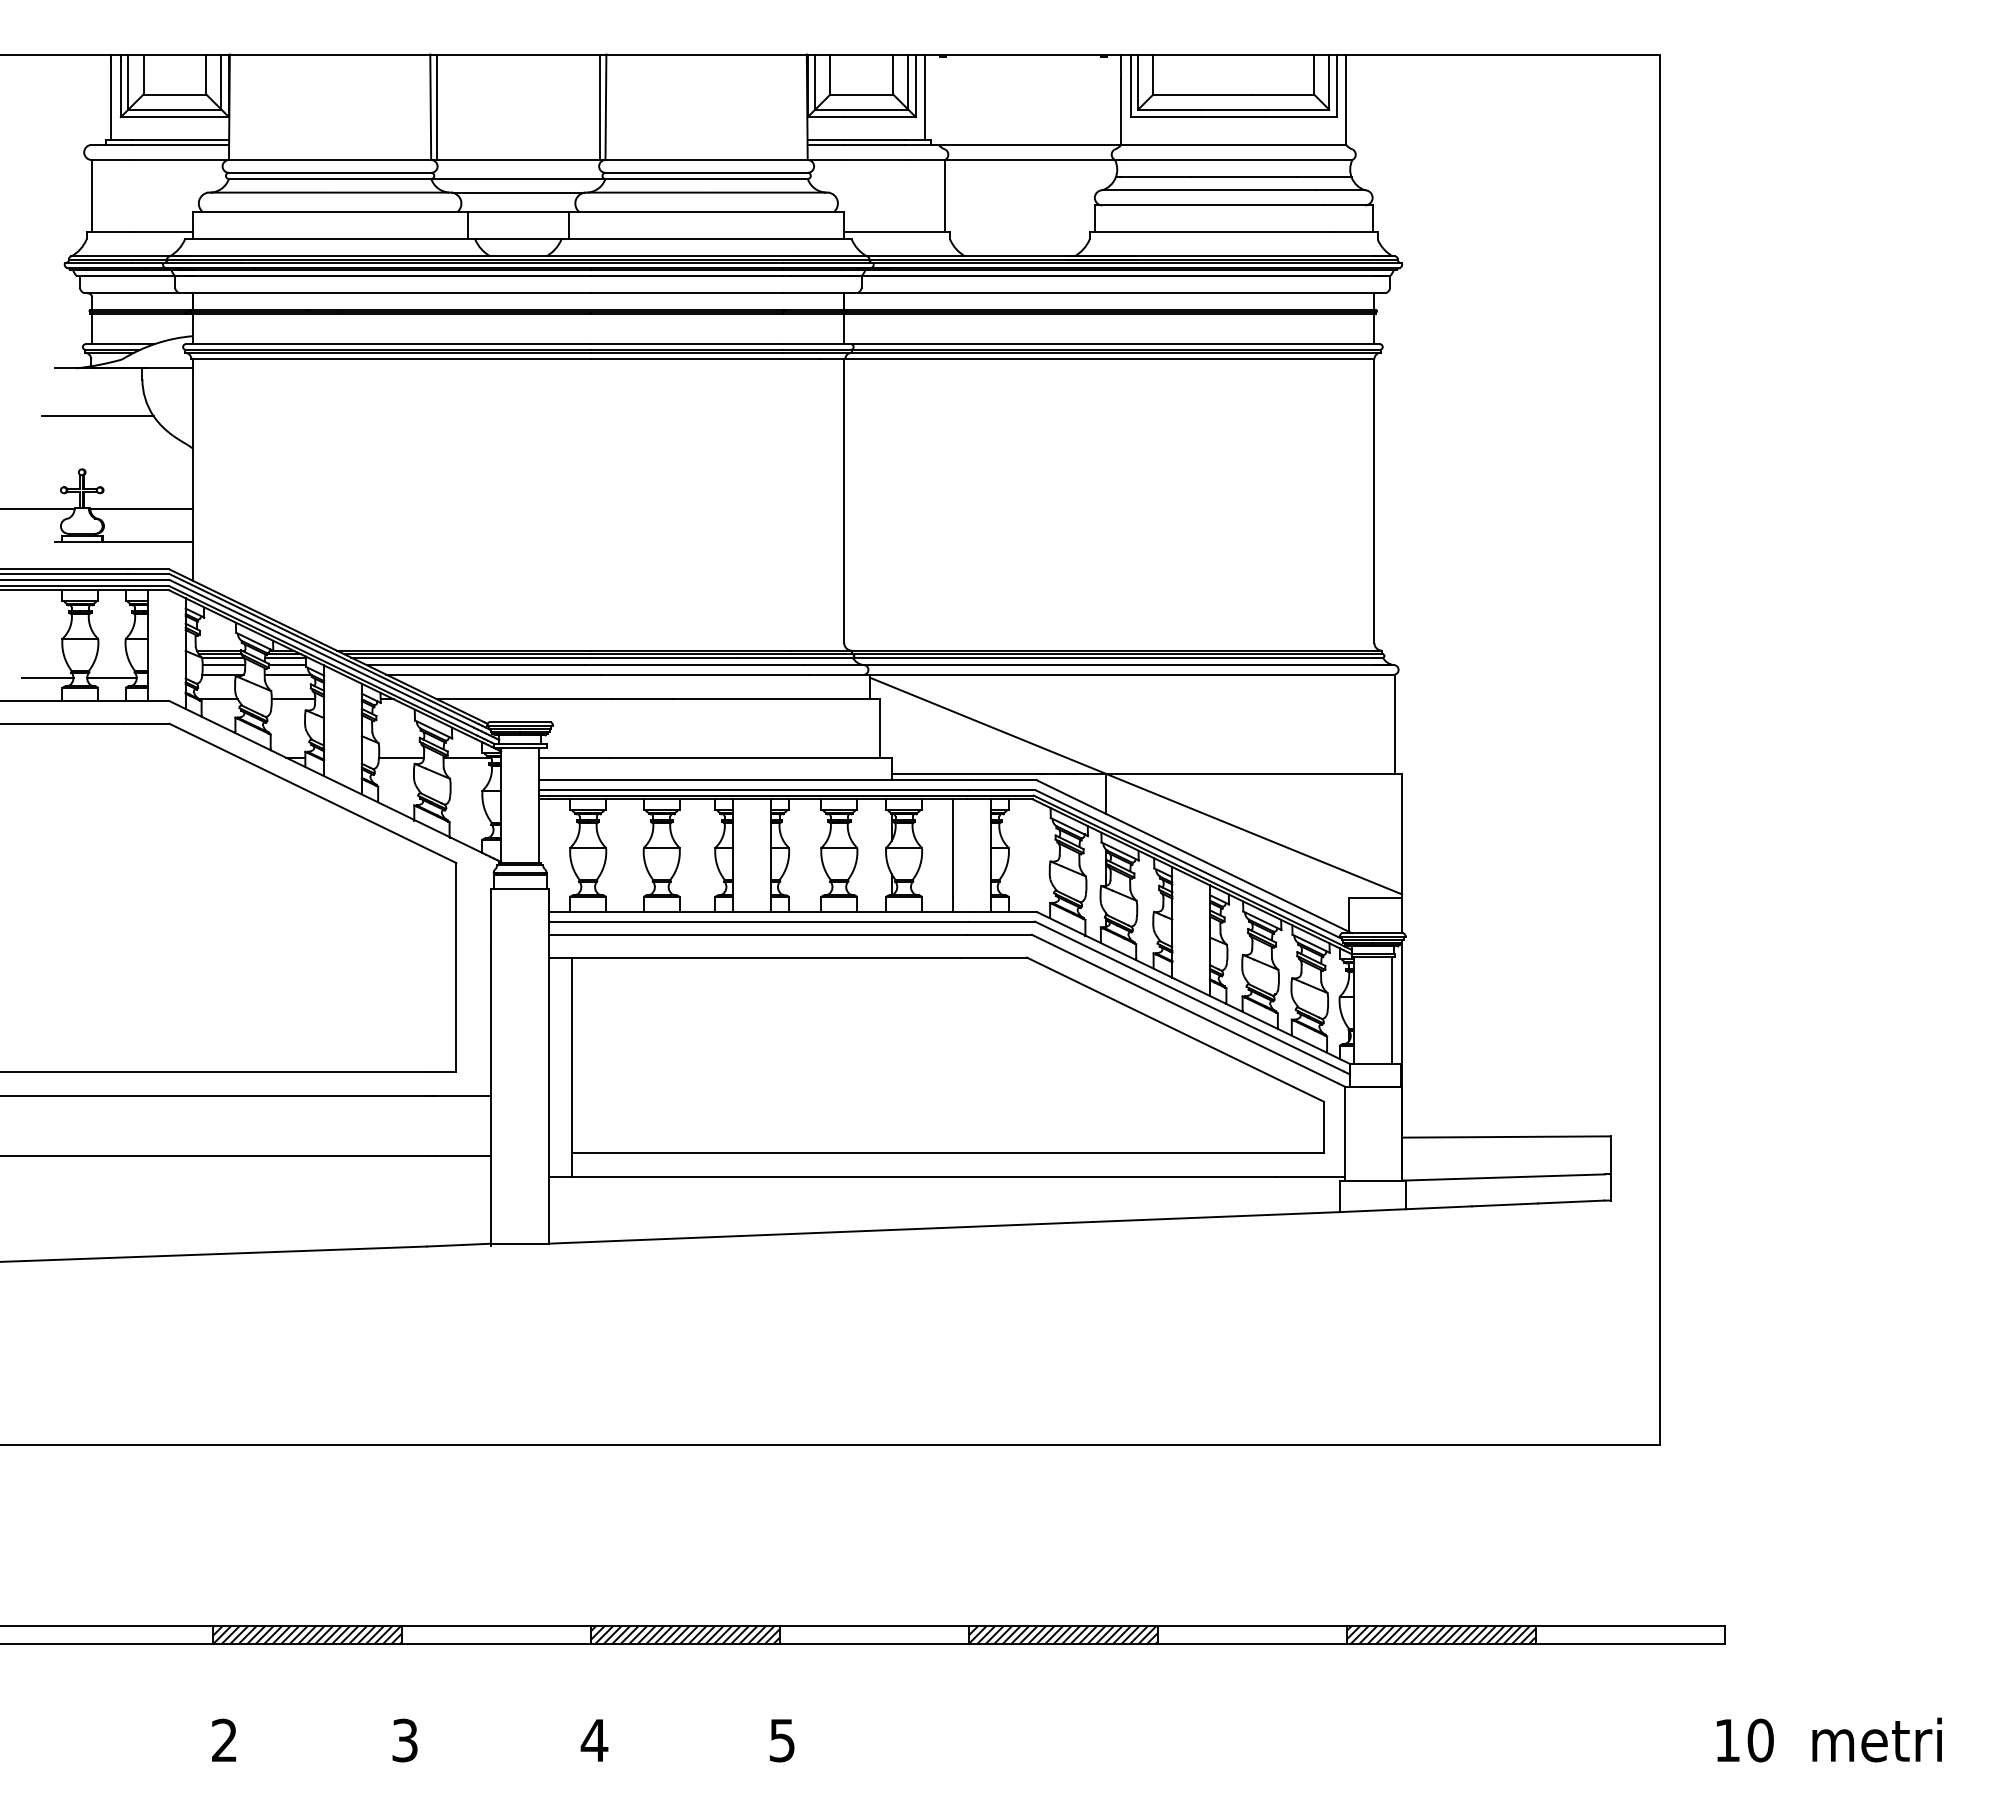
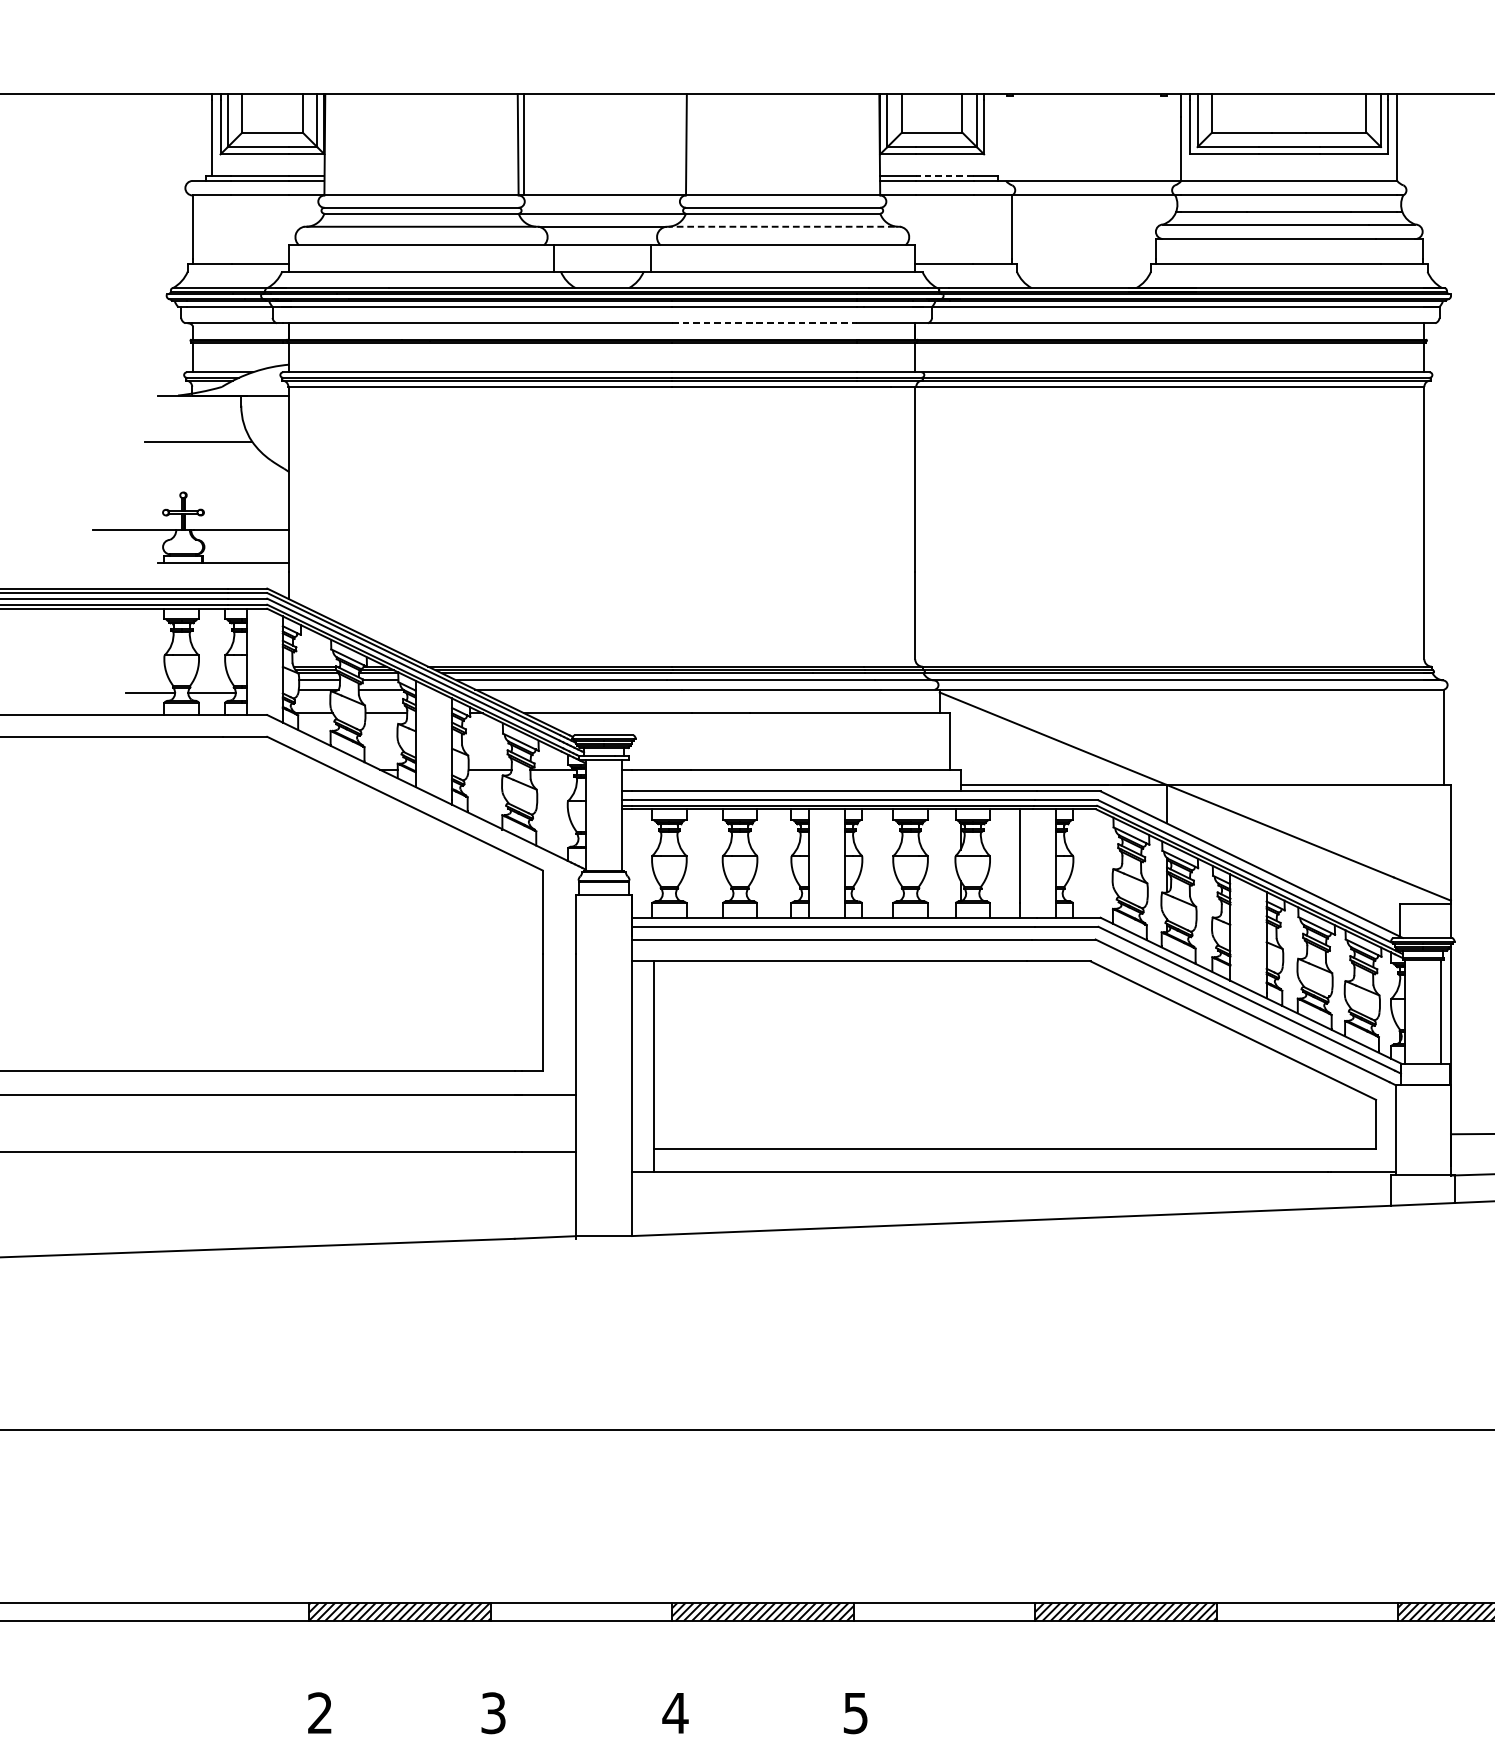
line: (925, 96) -> (993, 134), removed
line: (599, 107) -> (680, 145), removed
line: (874, 139) -> (944, 175), solid -> dashed
line: (705, 192) -> (782, 226), solid -> dashed
line: (687, 293) -> (764, 323), solid -> dashed

